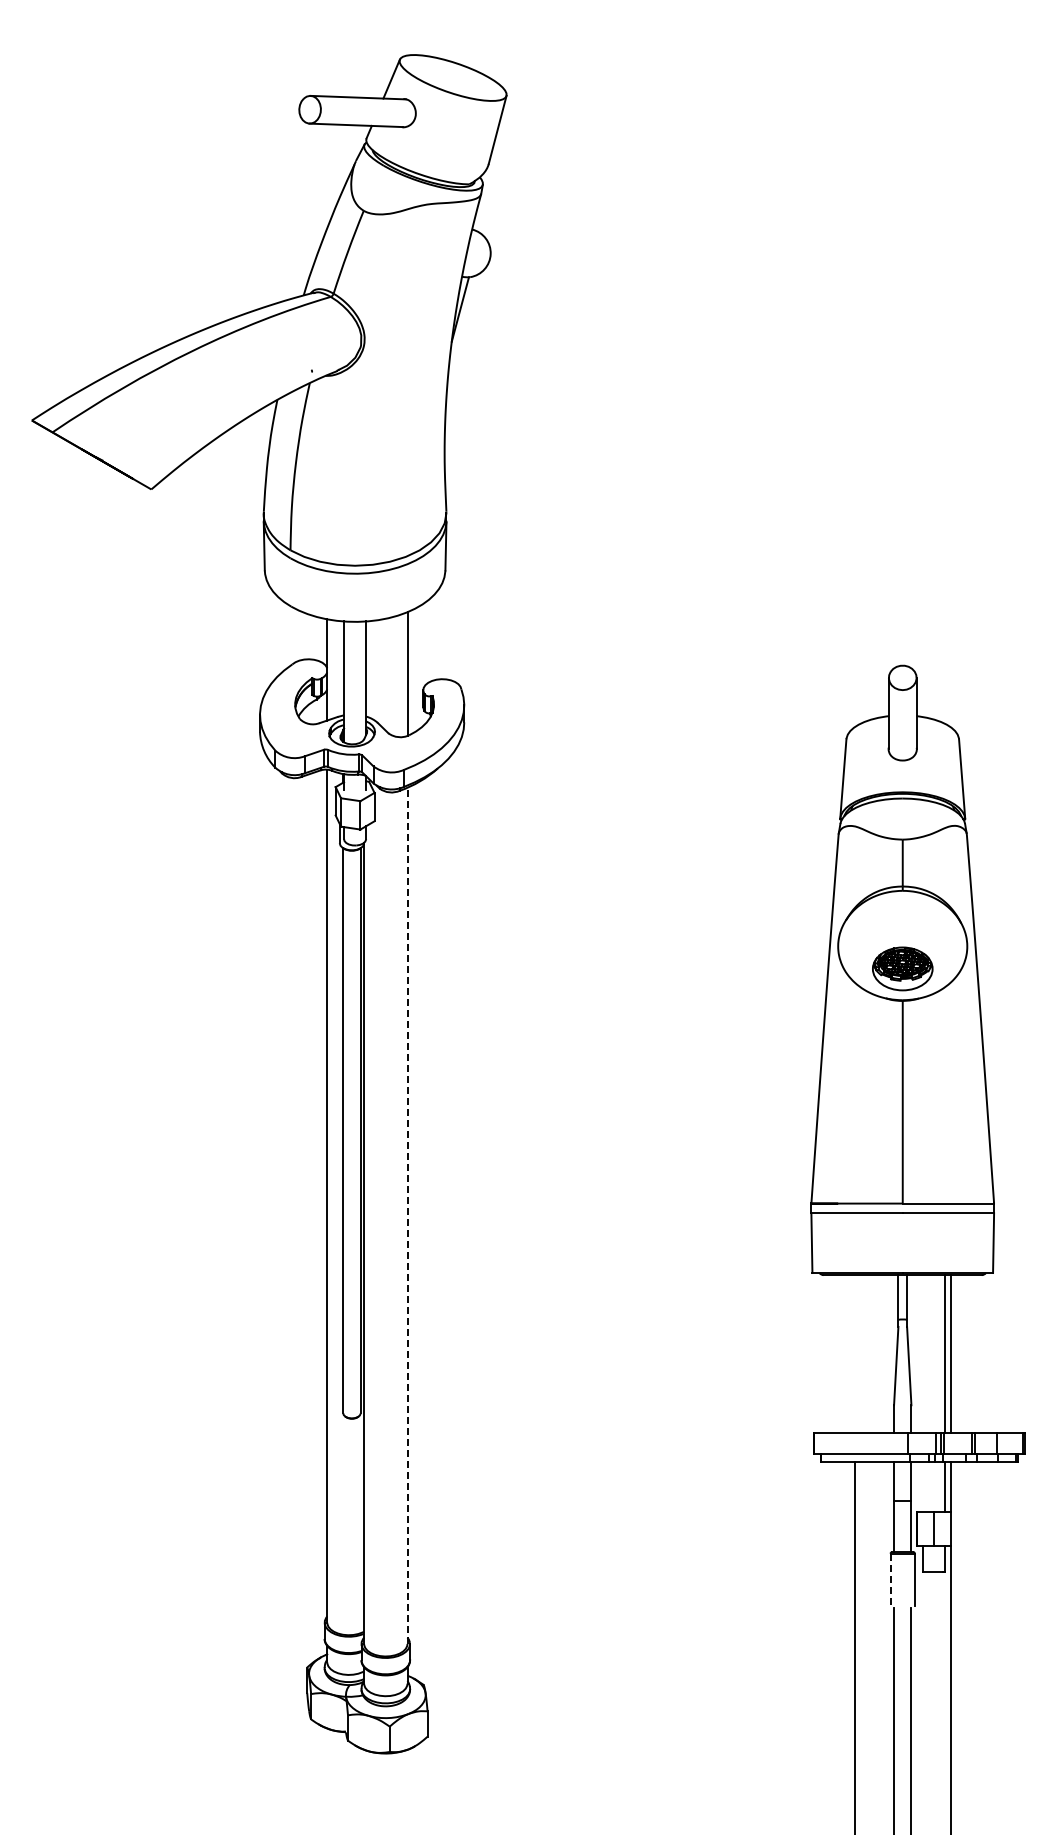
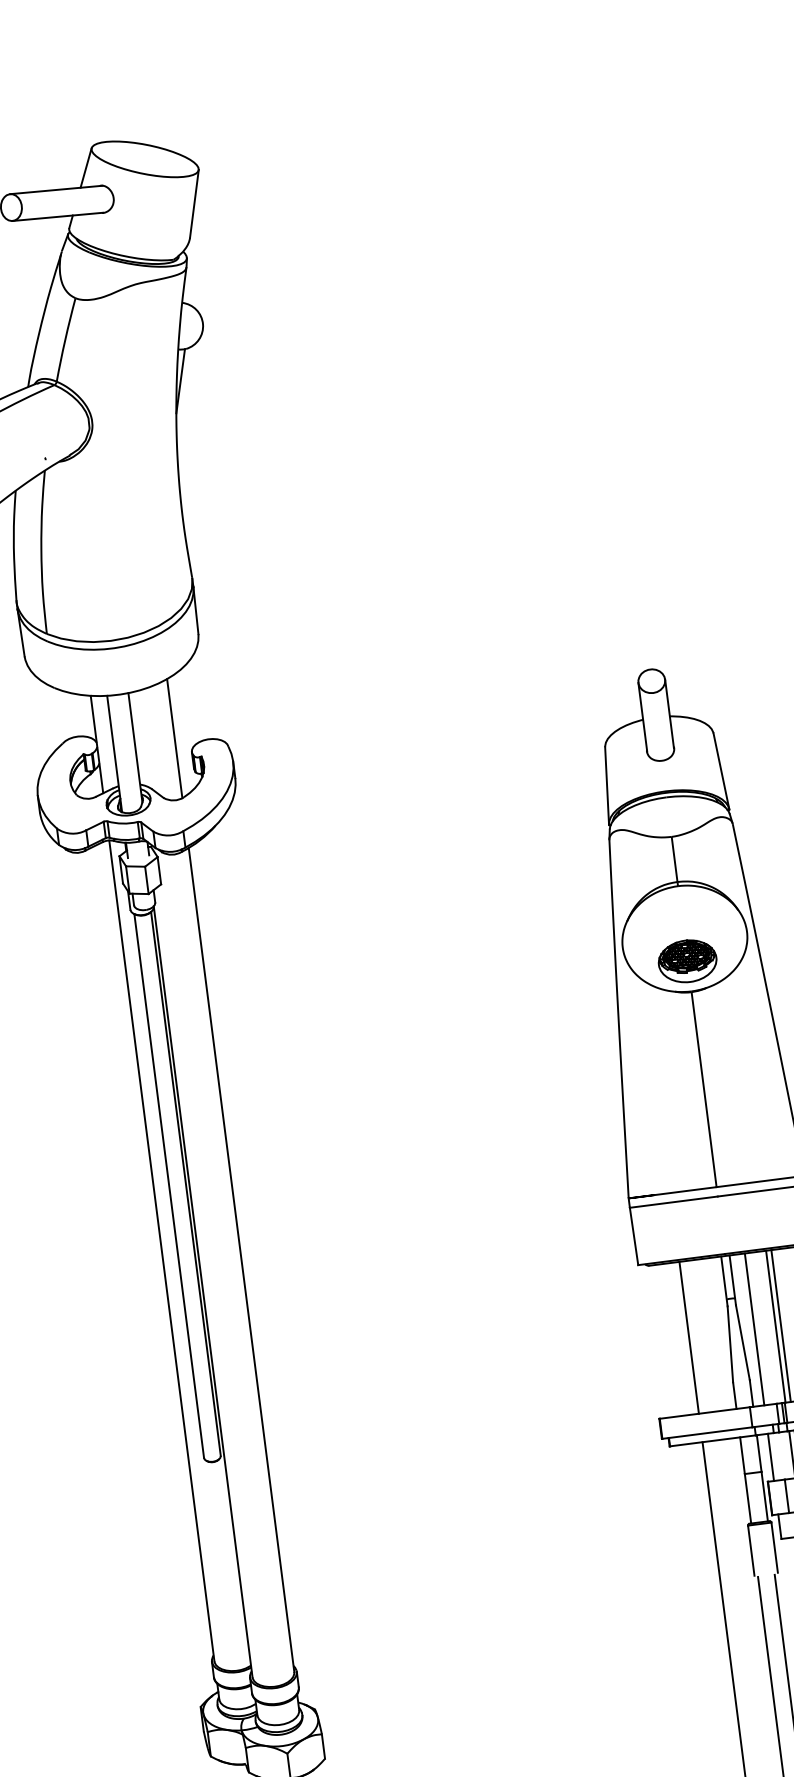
line: (407, 1215) -> (241, 1259), dashed -> solid
line: (854, 1353) -> (688, 1337), added
line: (922, 1353) -> (754, 1328), added
line: (922, 1486) -> (770, 1456), added
line: (890, 1580) -> (751, 1551), dashed -> solid

